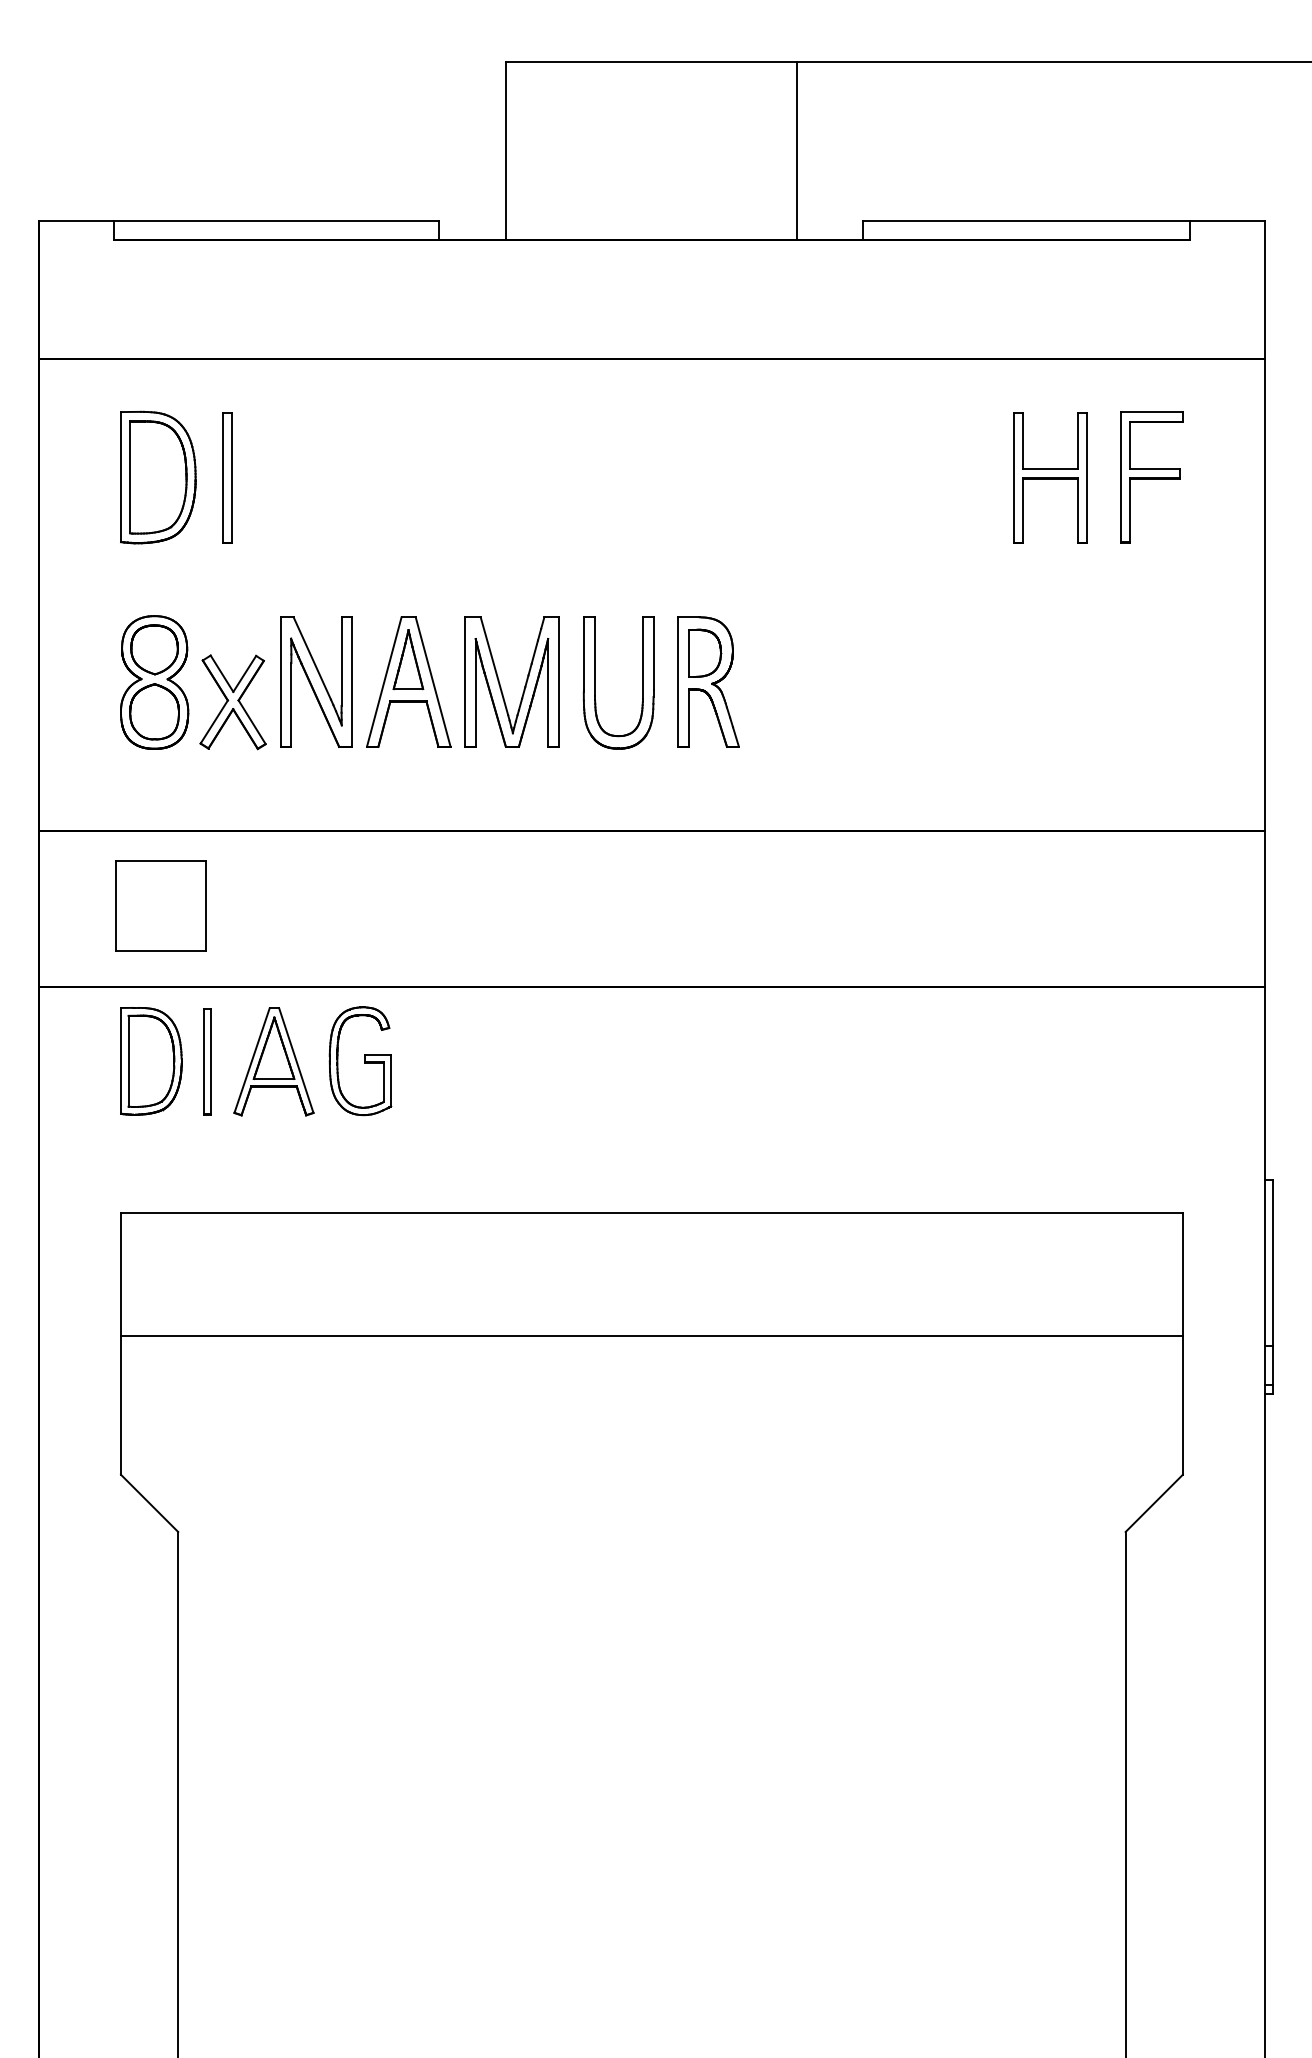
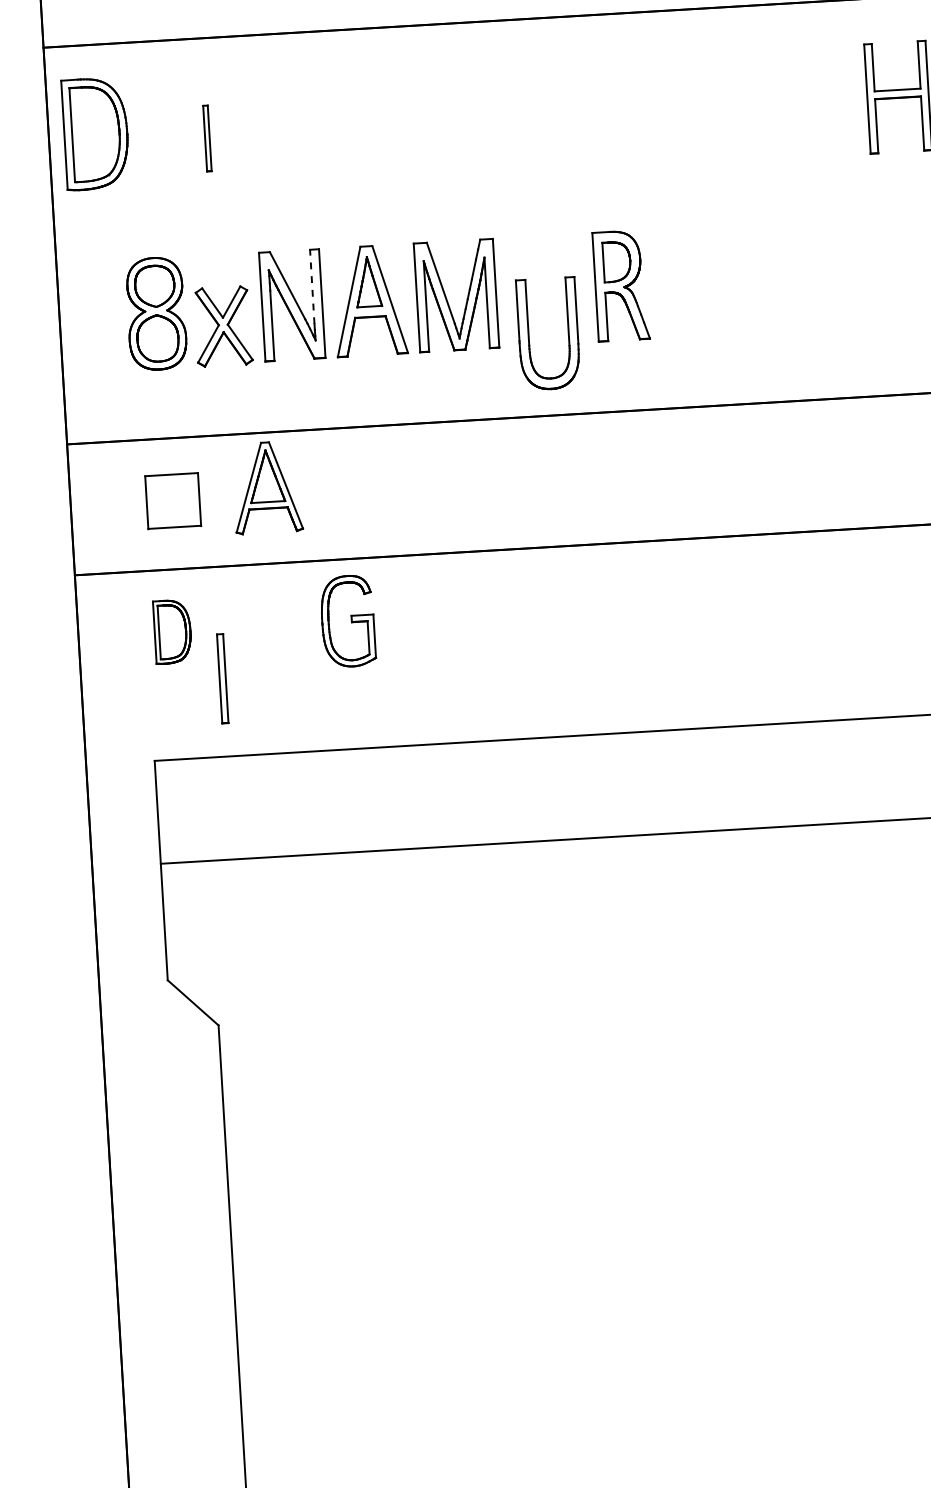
part: (158, 477) -> (95, 133), moved
part: (227, 477) -> (207, 138), size x0.6
line: (341, 661) -> (312, 286), solid -> dashed
part: (595, 682) -> (528, 334), moved
part: (160, 905) -> (172, 500), size x0.7
part: (151, 1061) -> (172, 631), size x0.7
part: (207, 1061) -> (222, 678), moved
part: (273, 1061) -> (266, 487), moved

